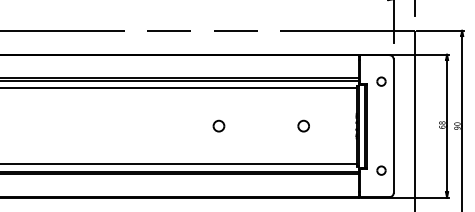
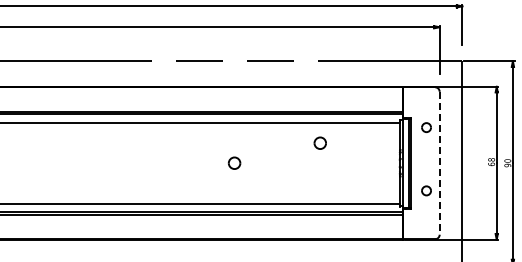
part: (381, 81) -> (426, 127), moved
part: (218, 125) -> (234, 162), moved
part: (302, 125) -> (319, 142), moved
line: (393, 126) -> (439, 163), solid -> dashed
part: (381, 170) -> (426, 190), moved

